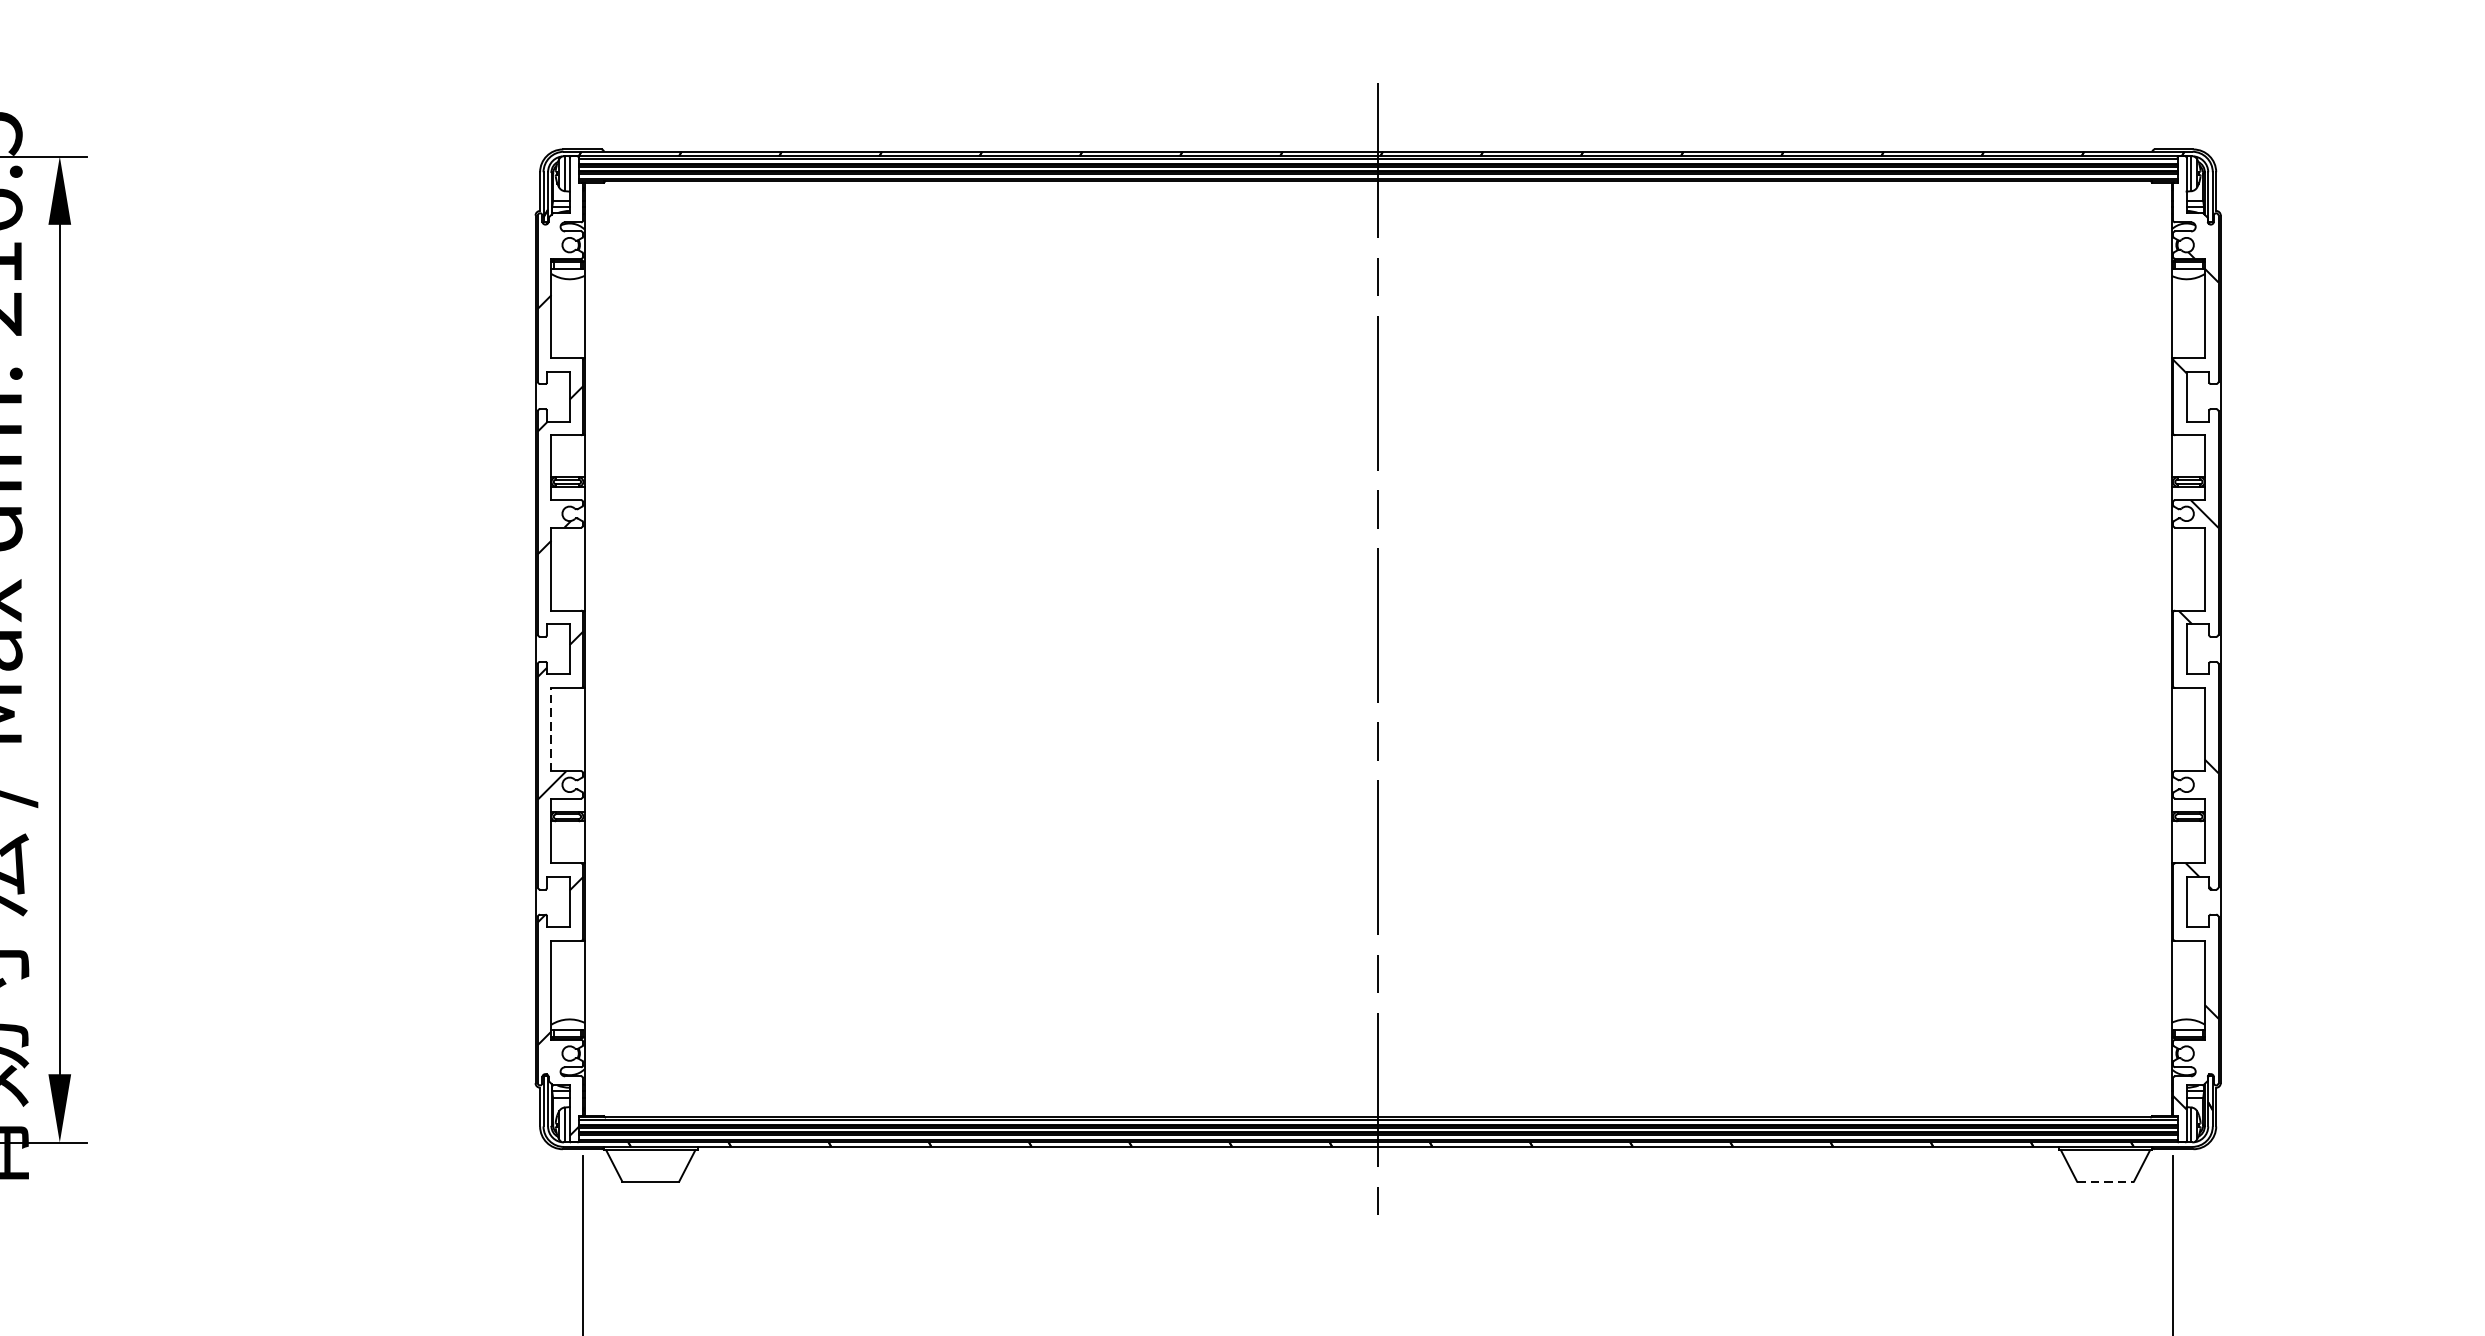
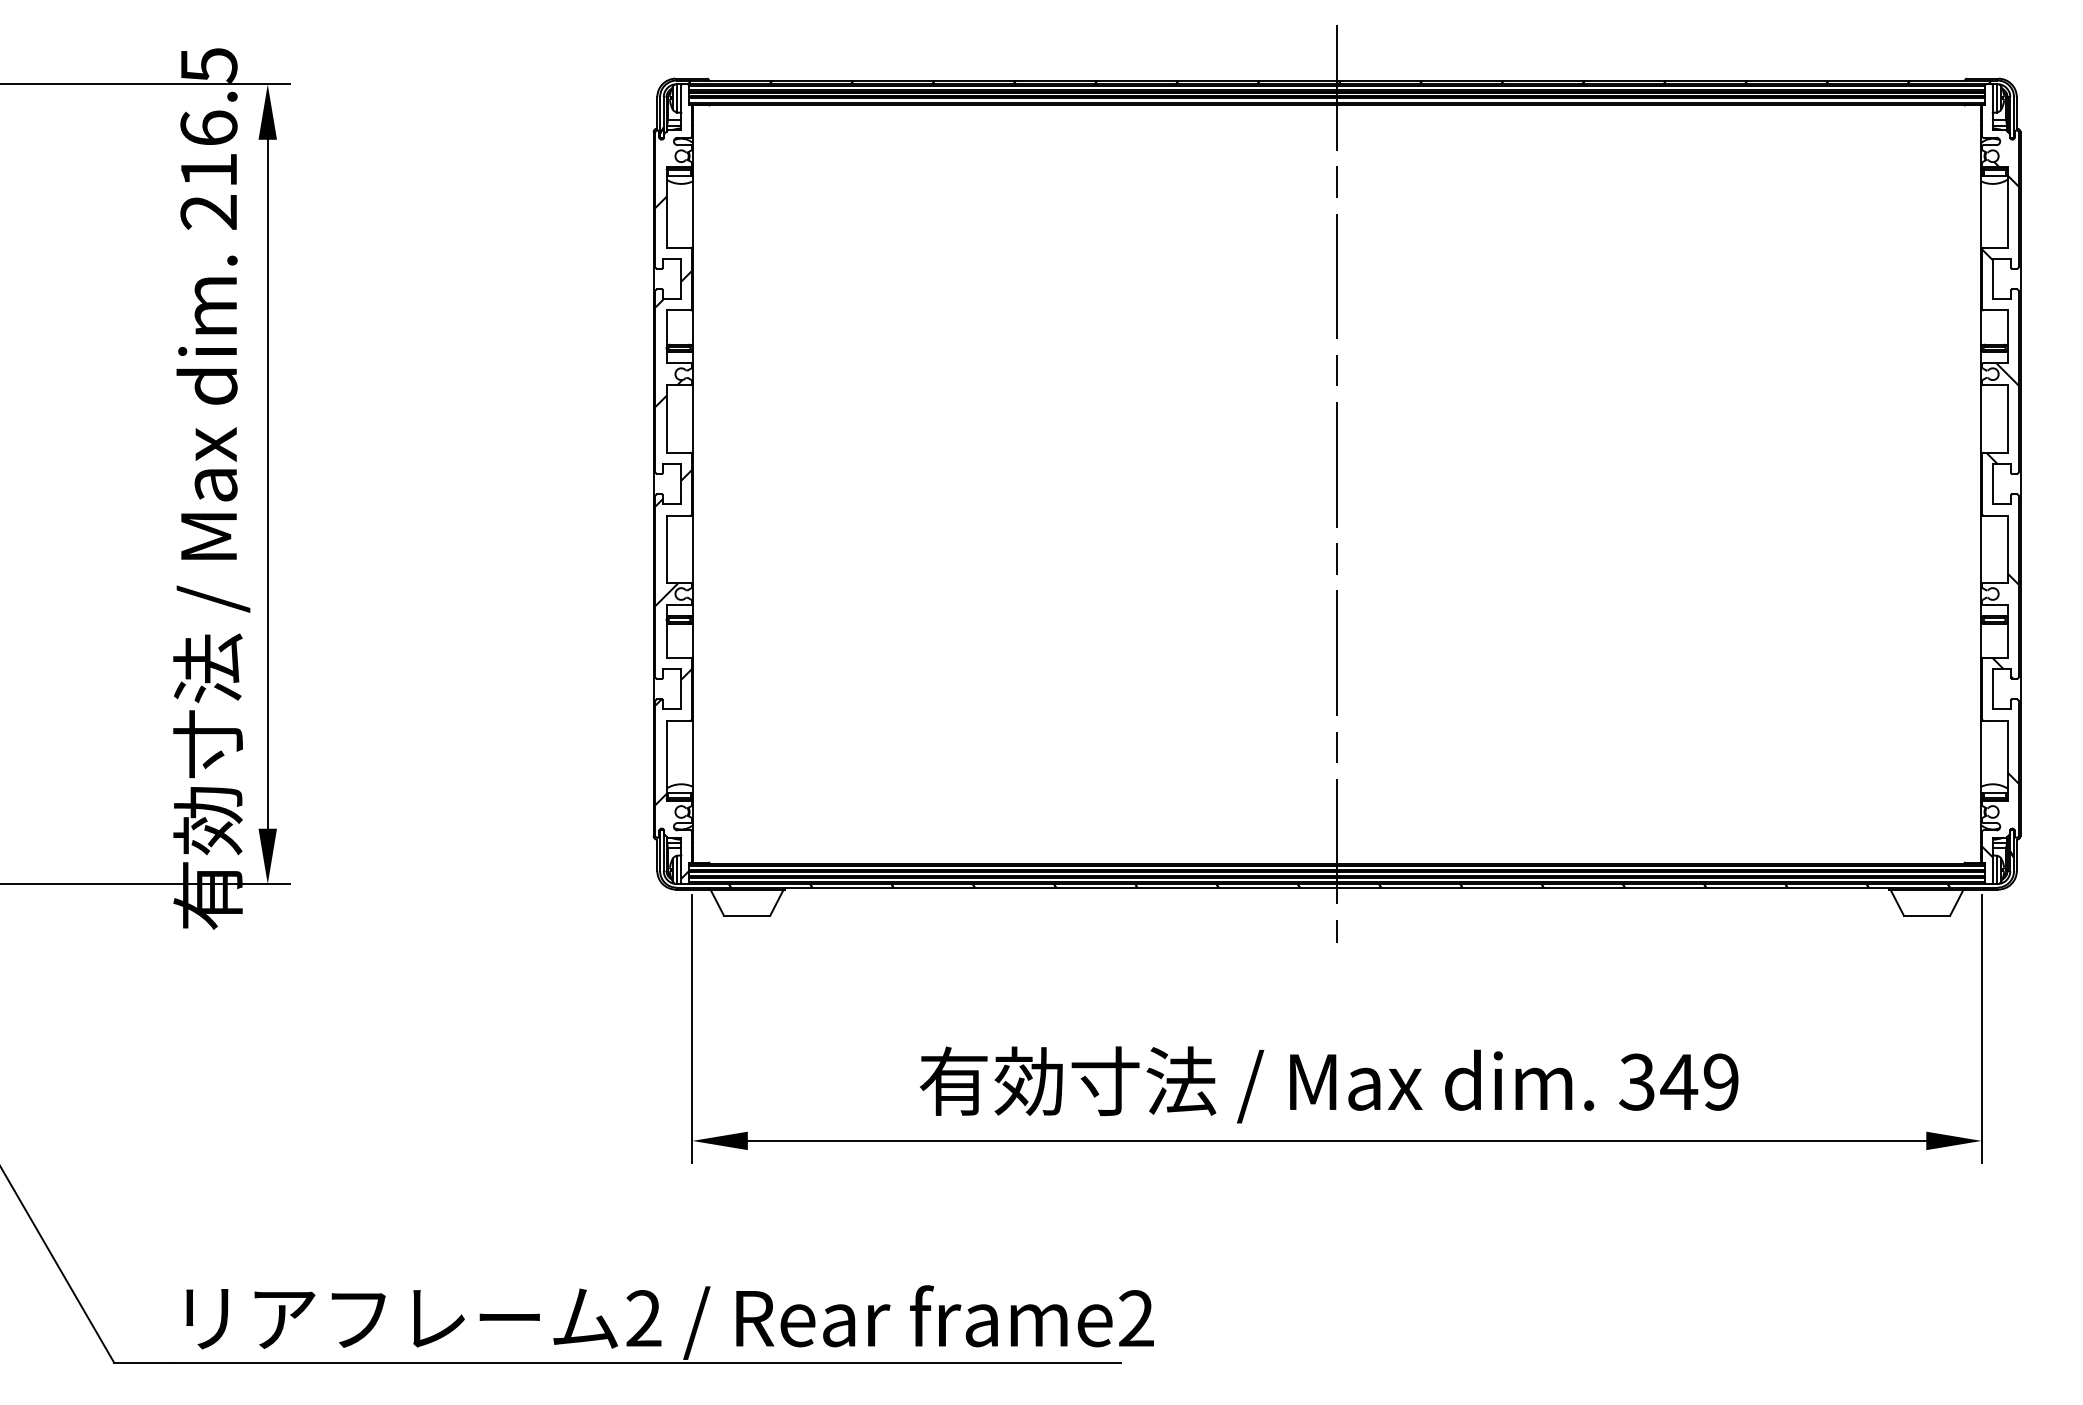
line: (551, 729) -> (666, 549), dashed -> solid
line: (2106, 1181) -> (1927, 915), dashed -> solid

